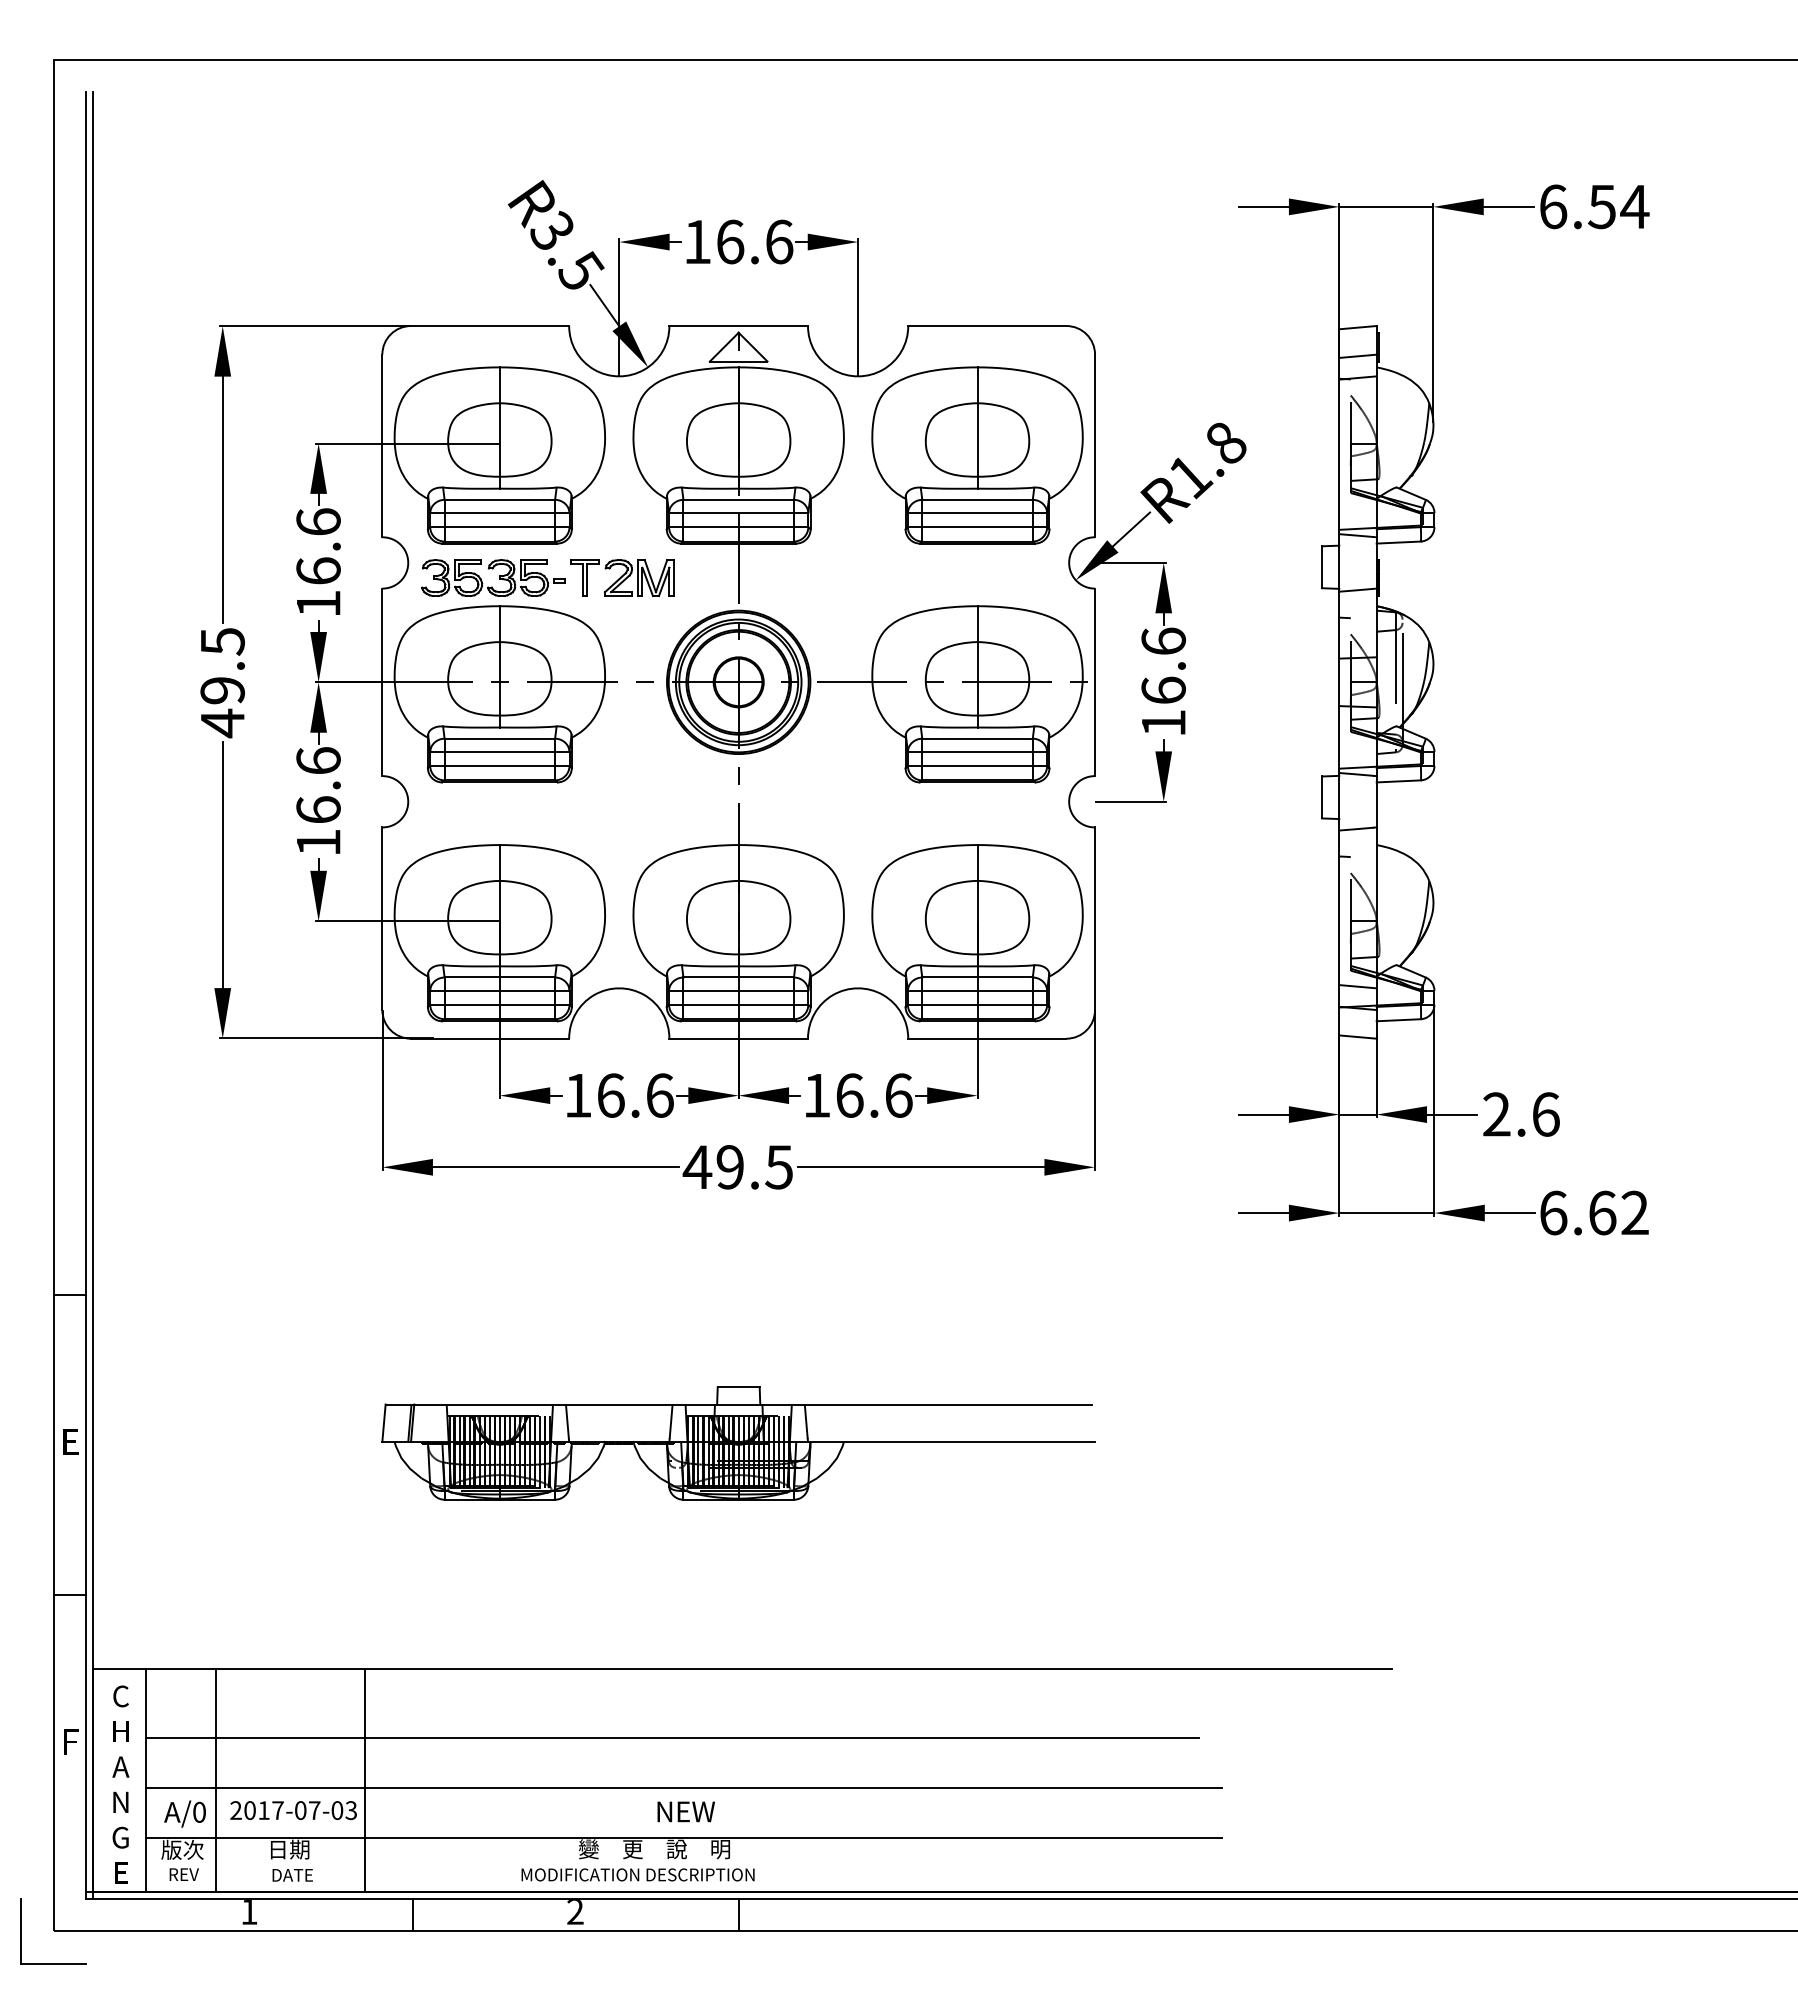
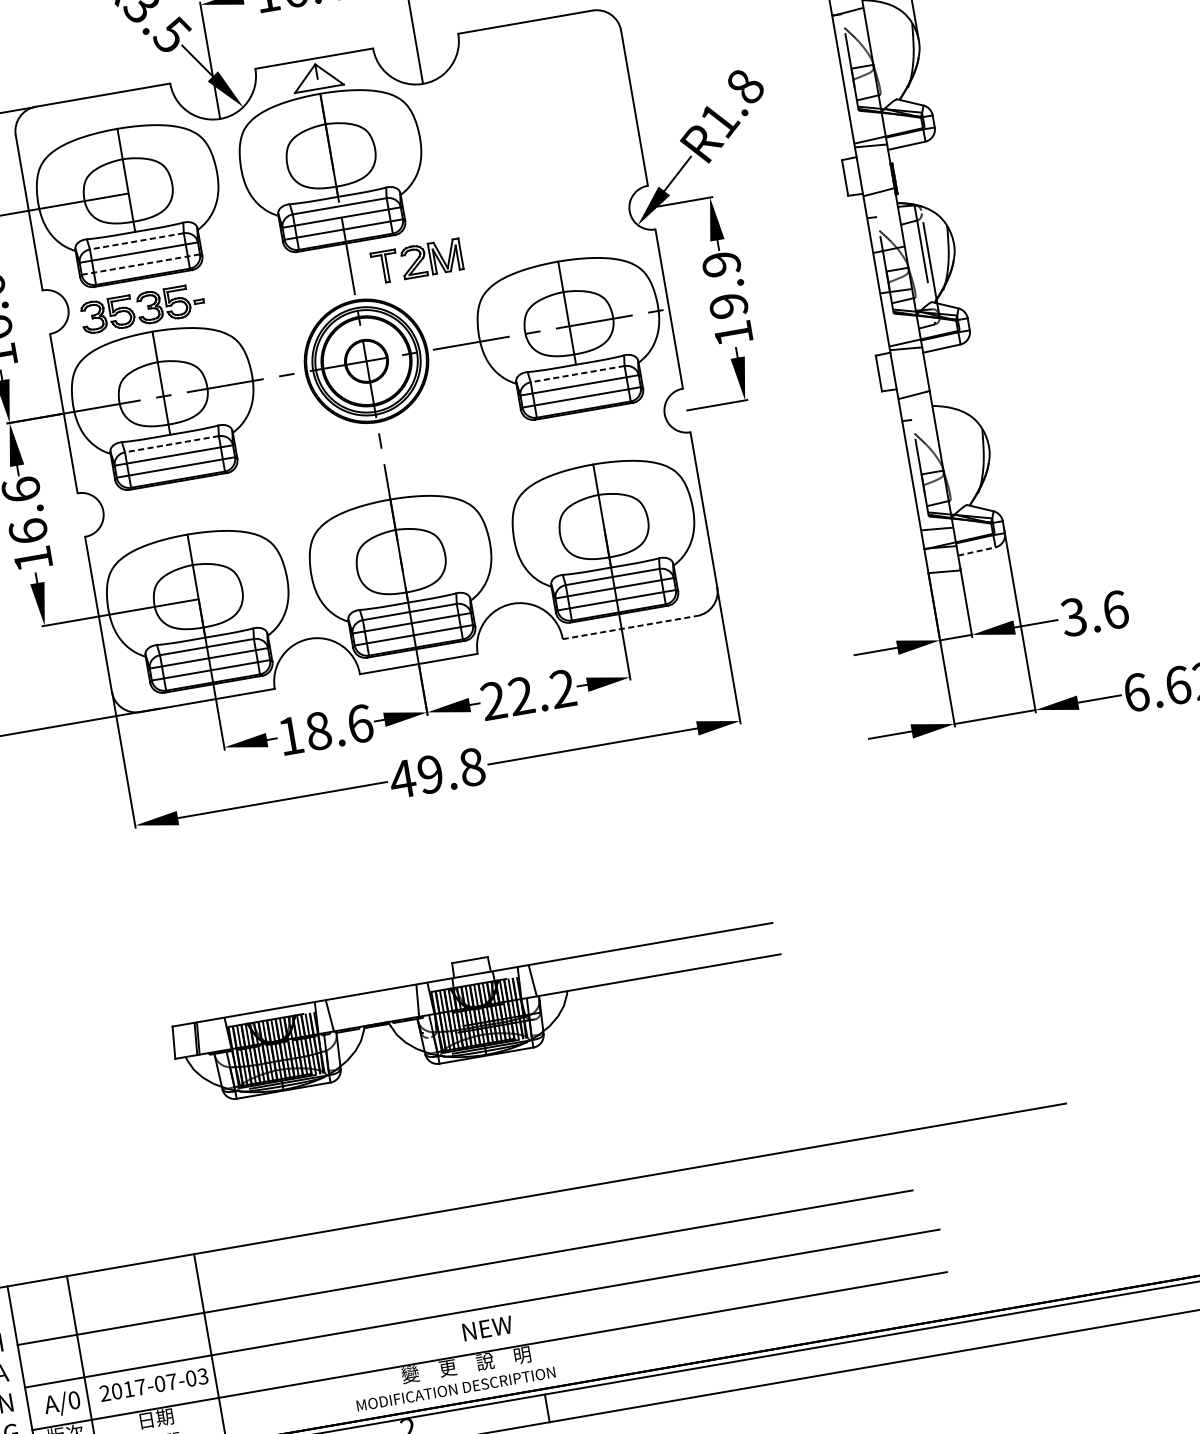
part: (977, 455) -> (536, 133), removed
line: (499, 499) -> (136, 241), solid -> dashed
line: (499, 527) -> (140, 264), solid -> dashed
part: (622, 577) -> (417, 260), moved
text: (1163, 665) -> (724, 284), 16.6 -> 19.9
line: (499, 738) -> (171, 444), solid -> dashed
line: (977, 738) -> (577, 374), solid -> dashed
line: (1399, 1020) -> (977, 551), solid -> dashed
line: (987, 1038) -> (630, 627), solid -> dashed
text: (610, 1095) -> (318, 731), 16.6 -> 18.6
text: (857, 1095) -> (528, 694), 16.6 -> 22.2
text: (1496, 1114) -> (1073, 617), 2.6 -> 3.6
text: (779, 1167) -> (472, 767), 49.5 -> 49.8

